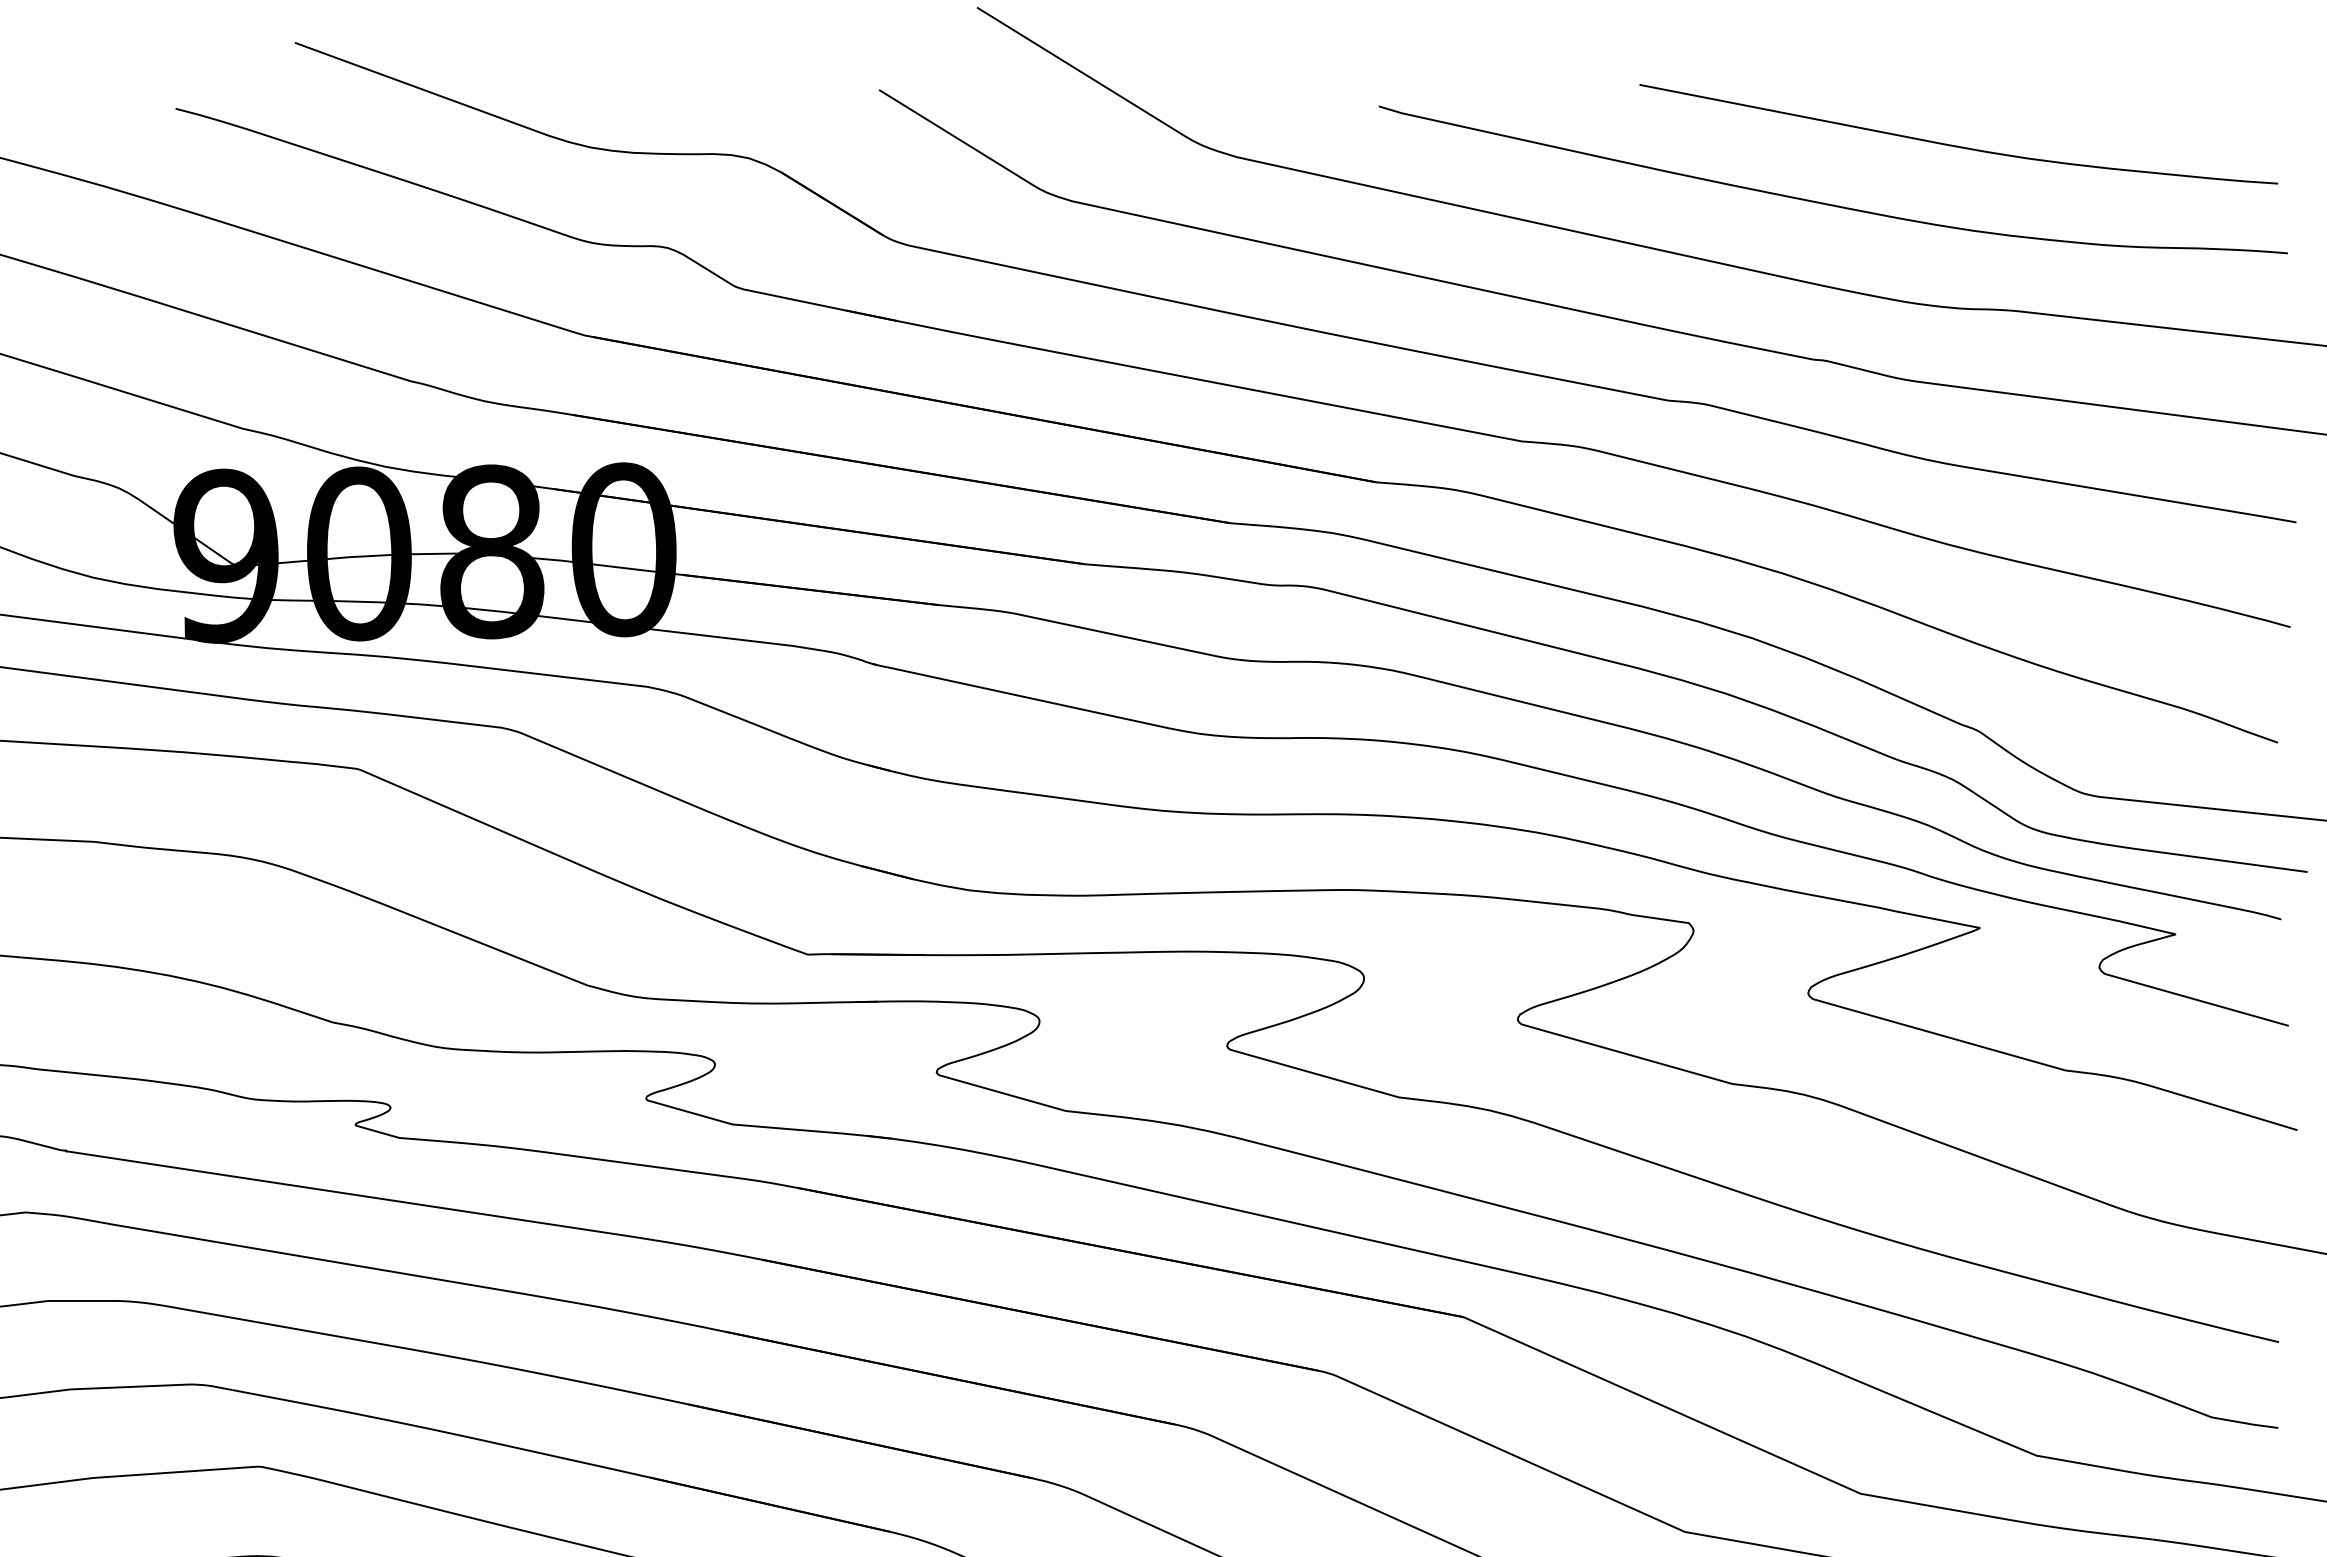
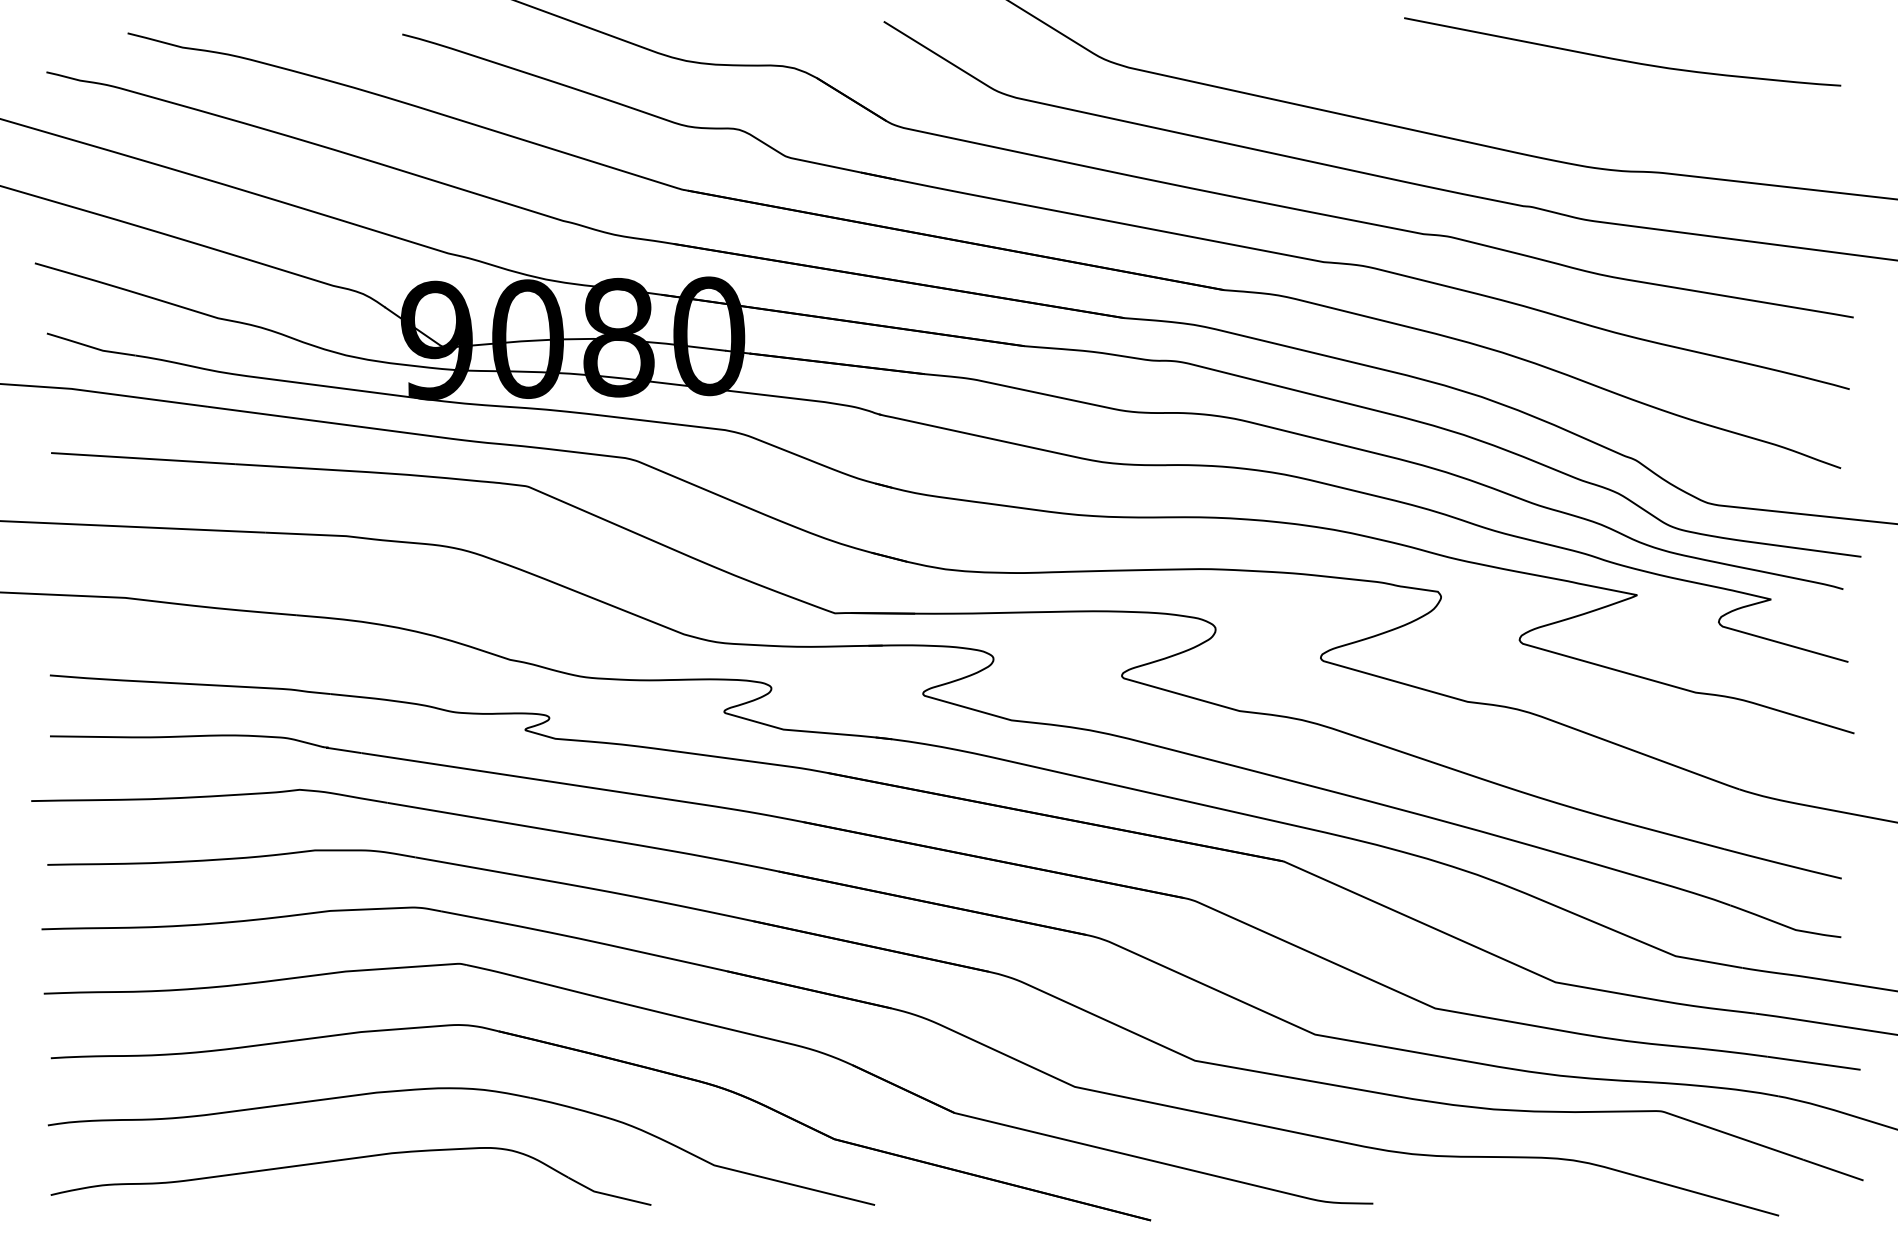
curve: (1825, 202) -> (1531, 98), removed

